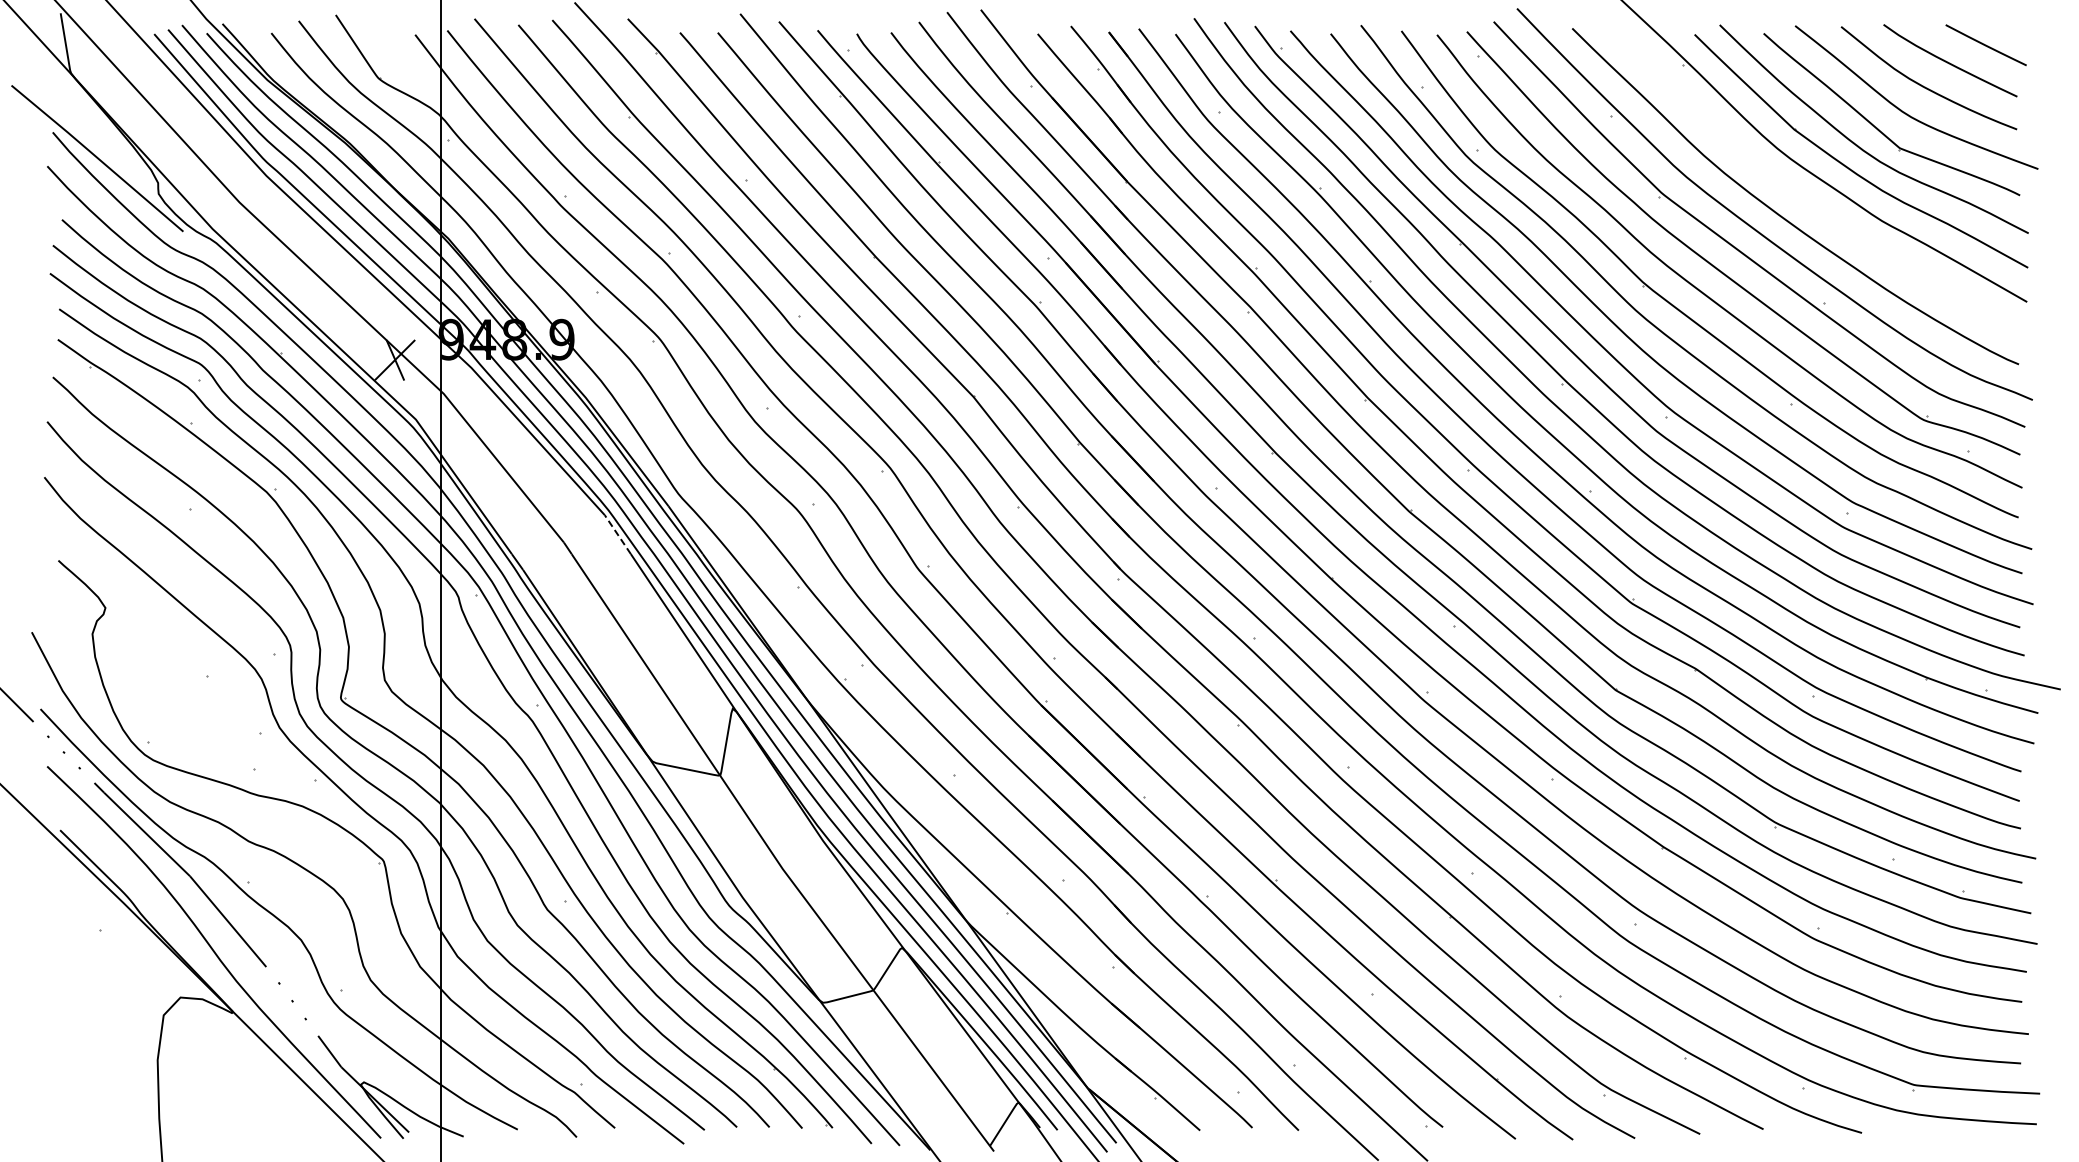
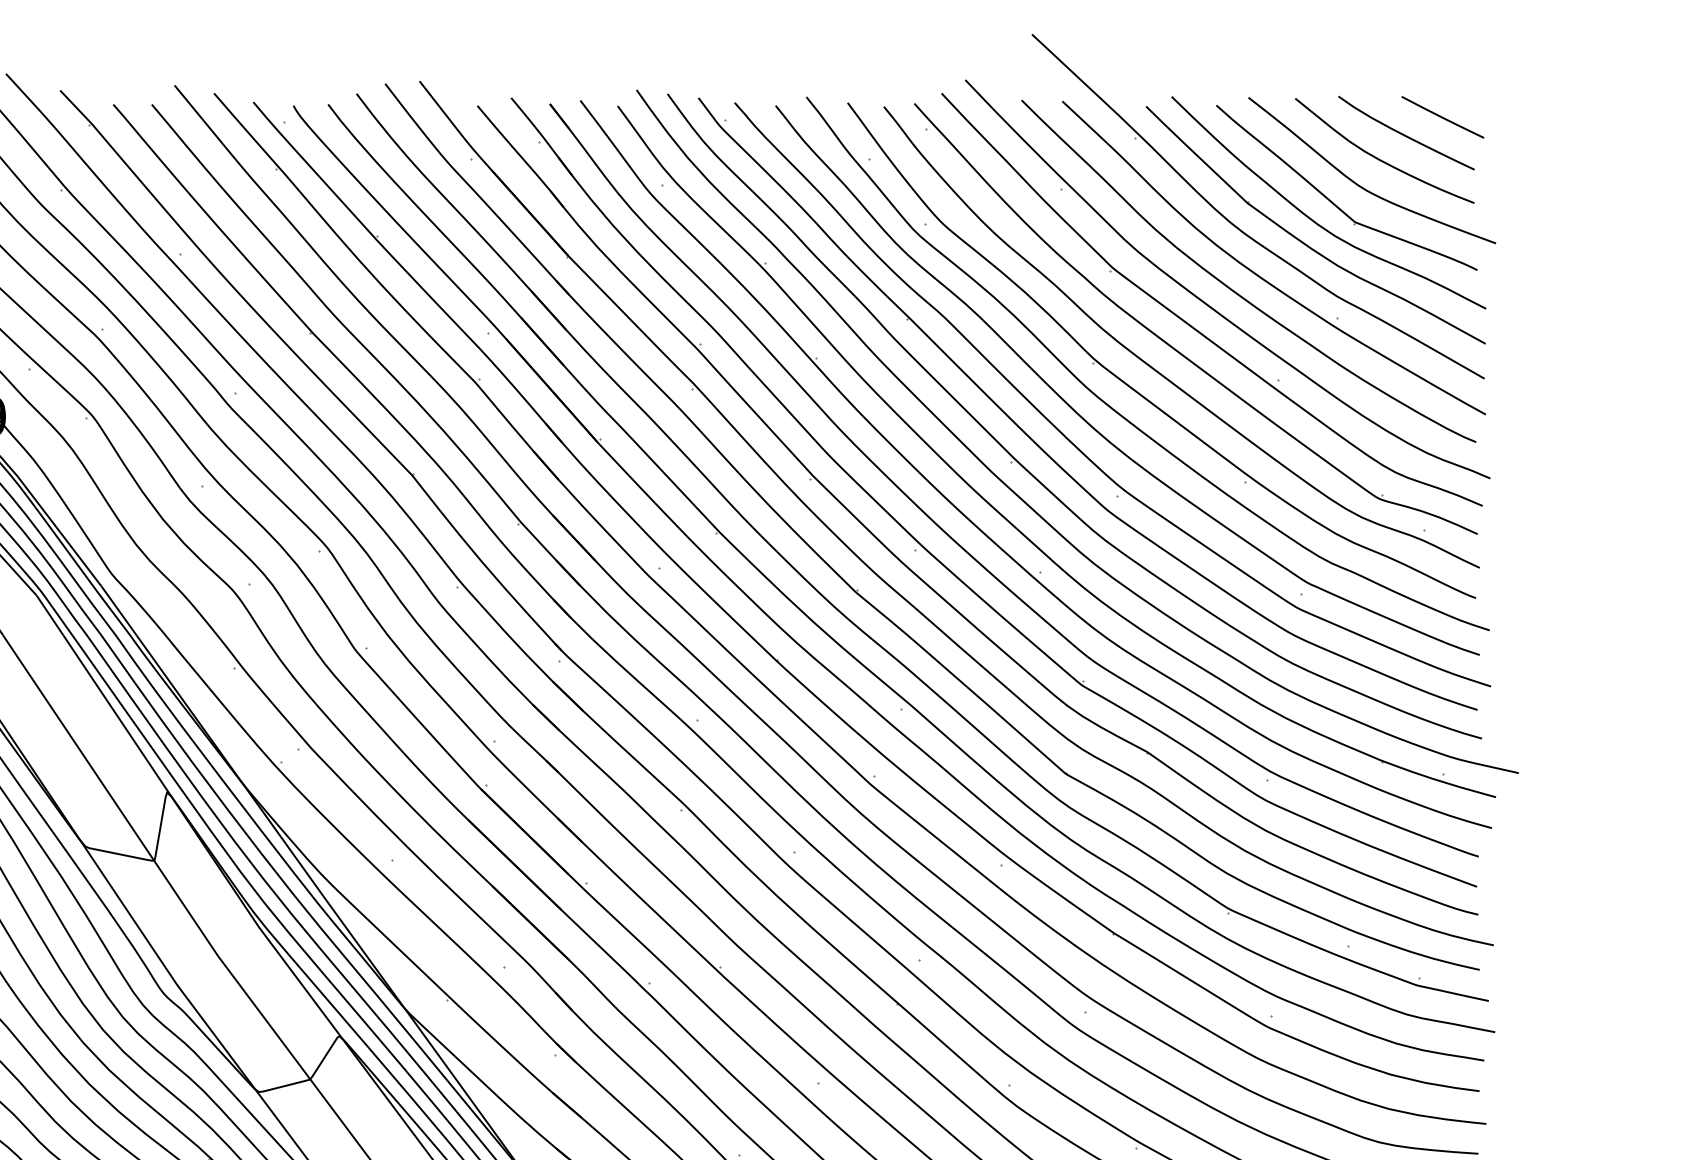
part: (1807, 201) -> (1261, 276), added
line: (617, 534) -> (49, 615), dashed -> solid

